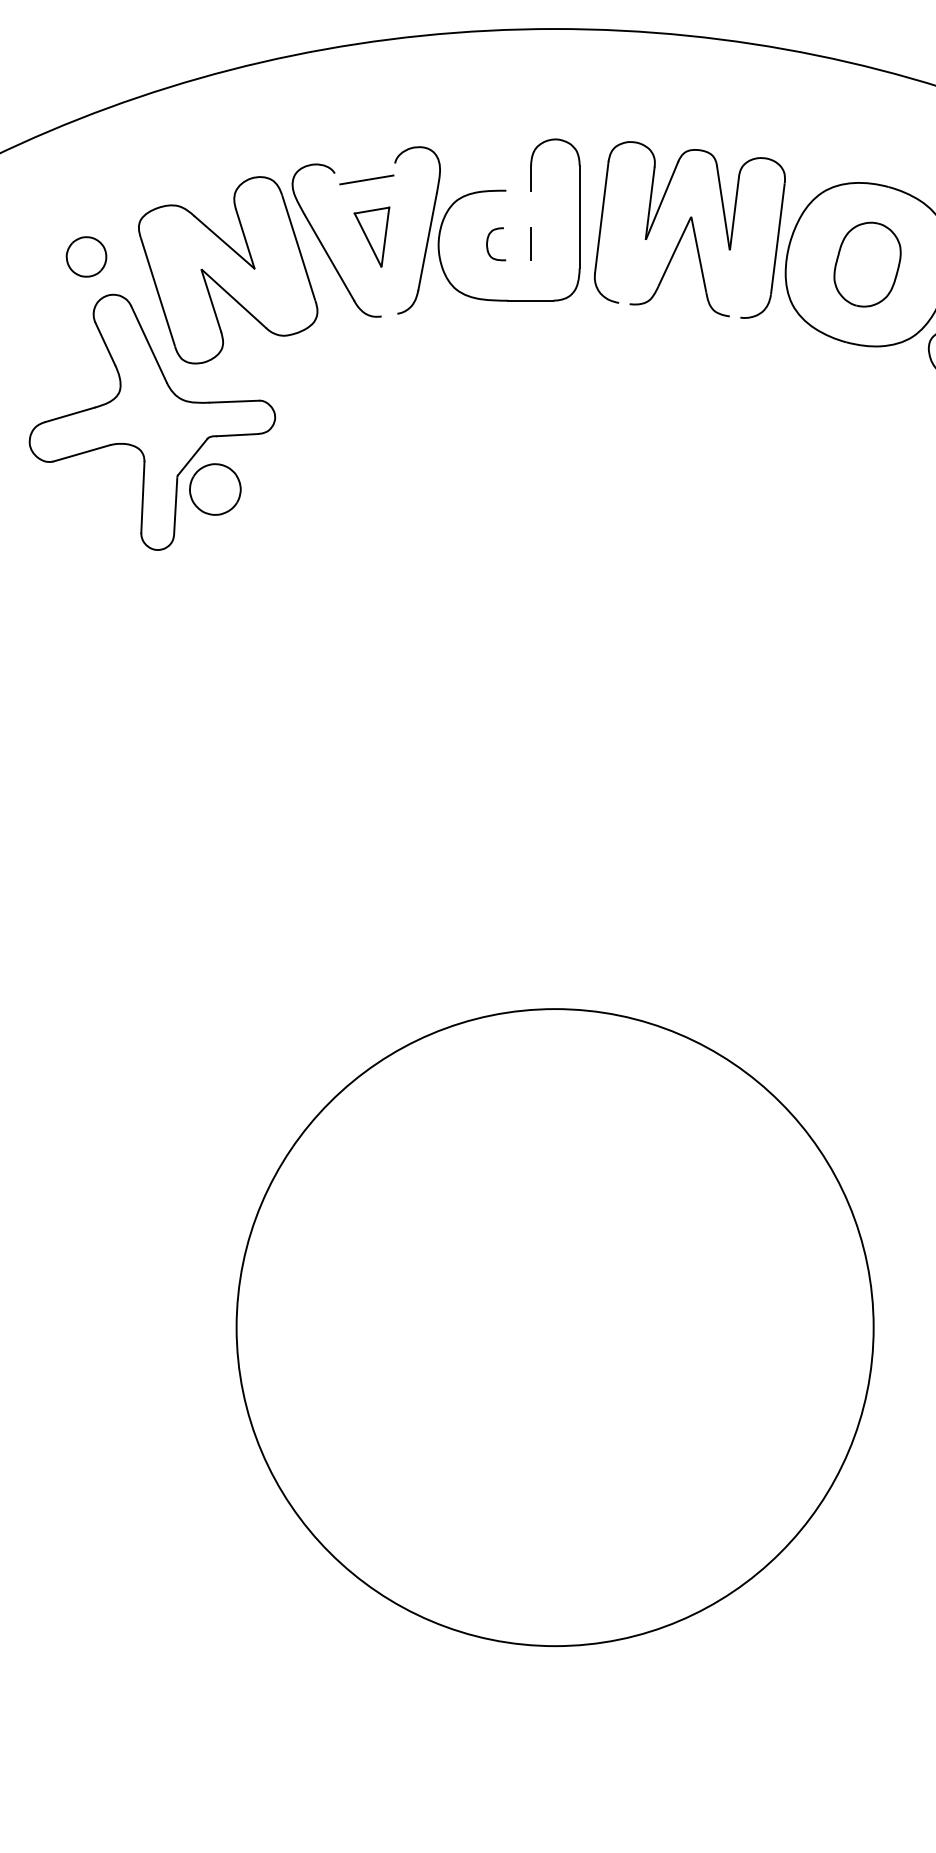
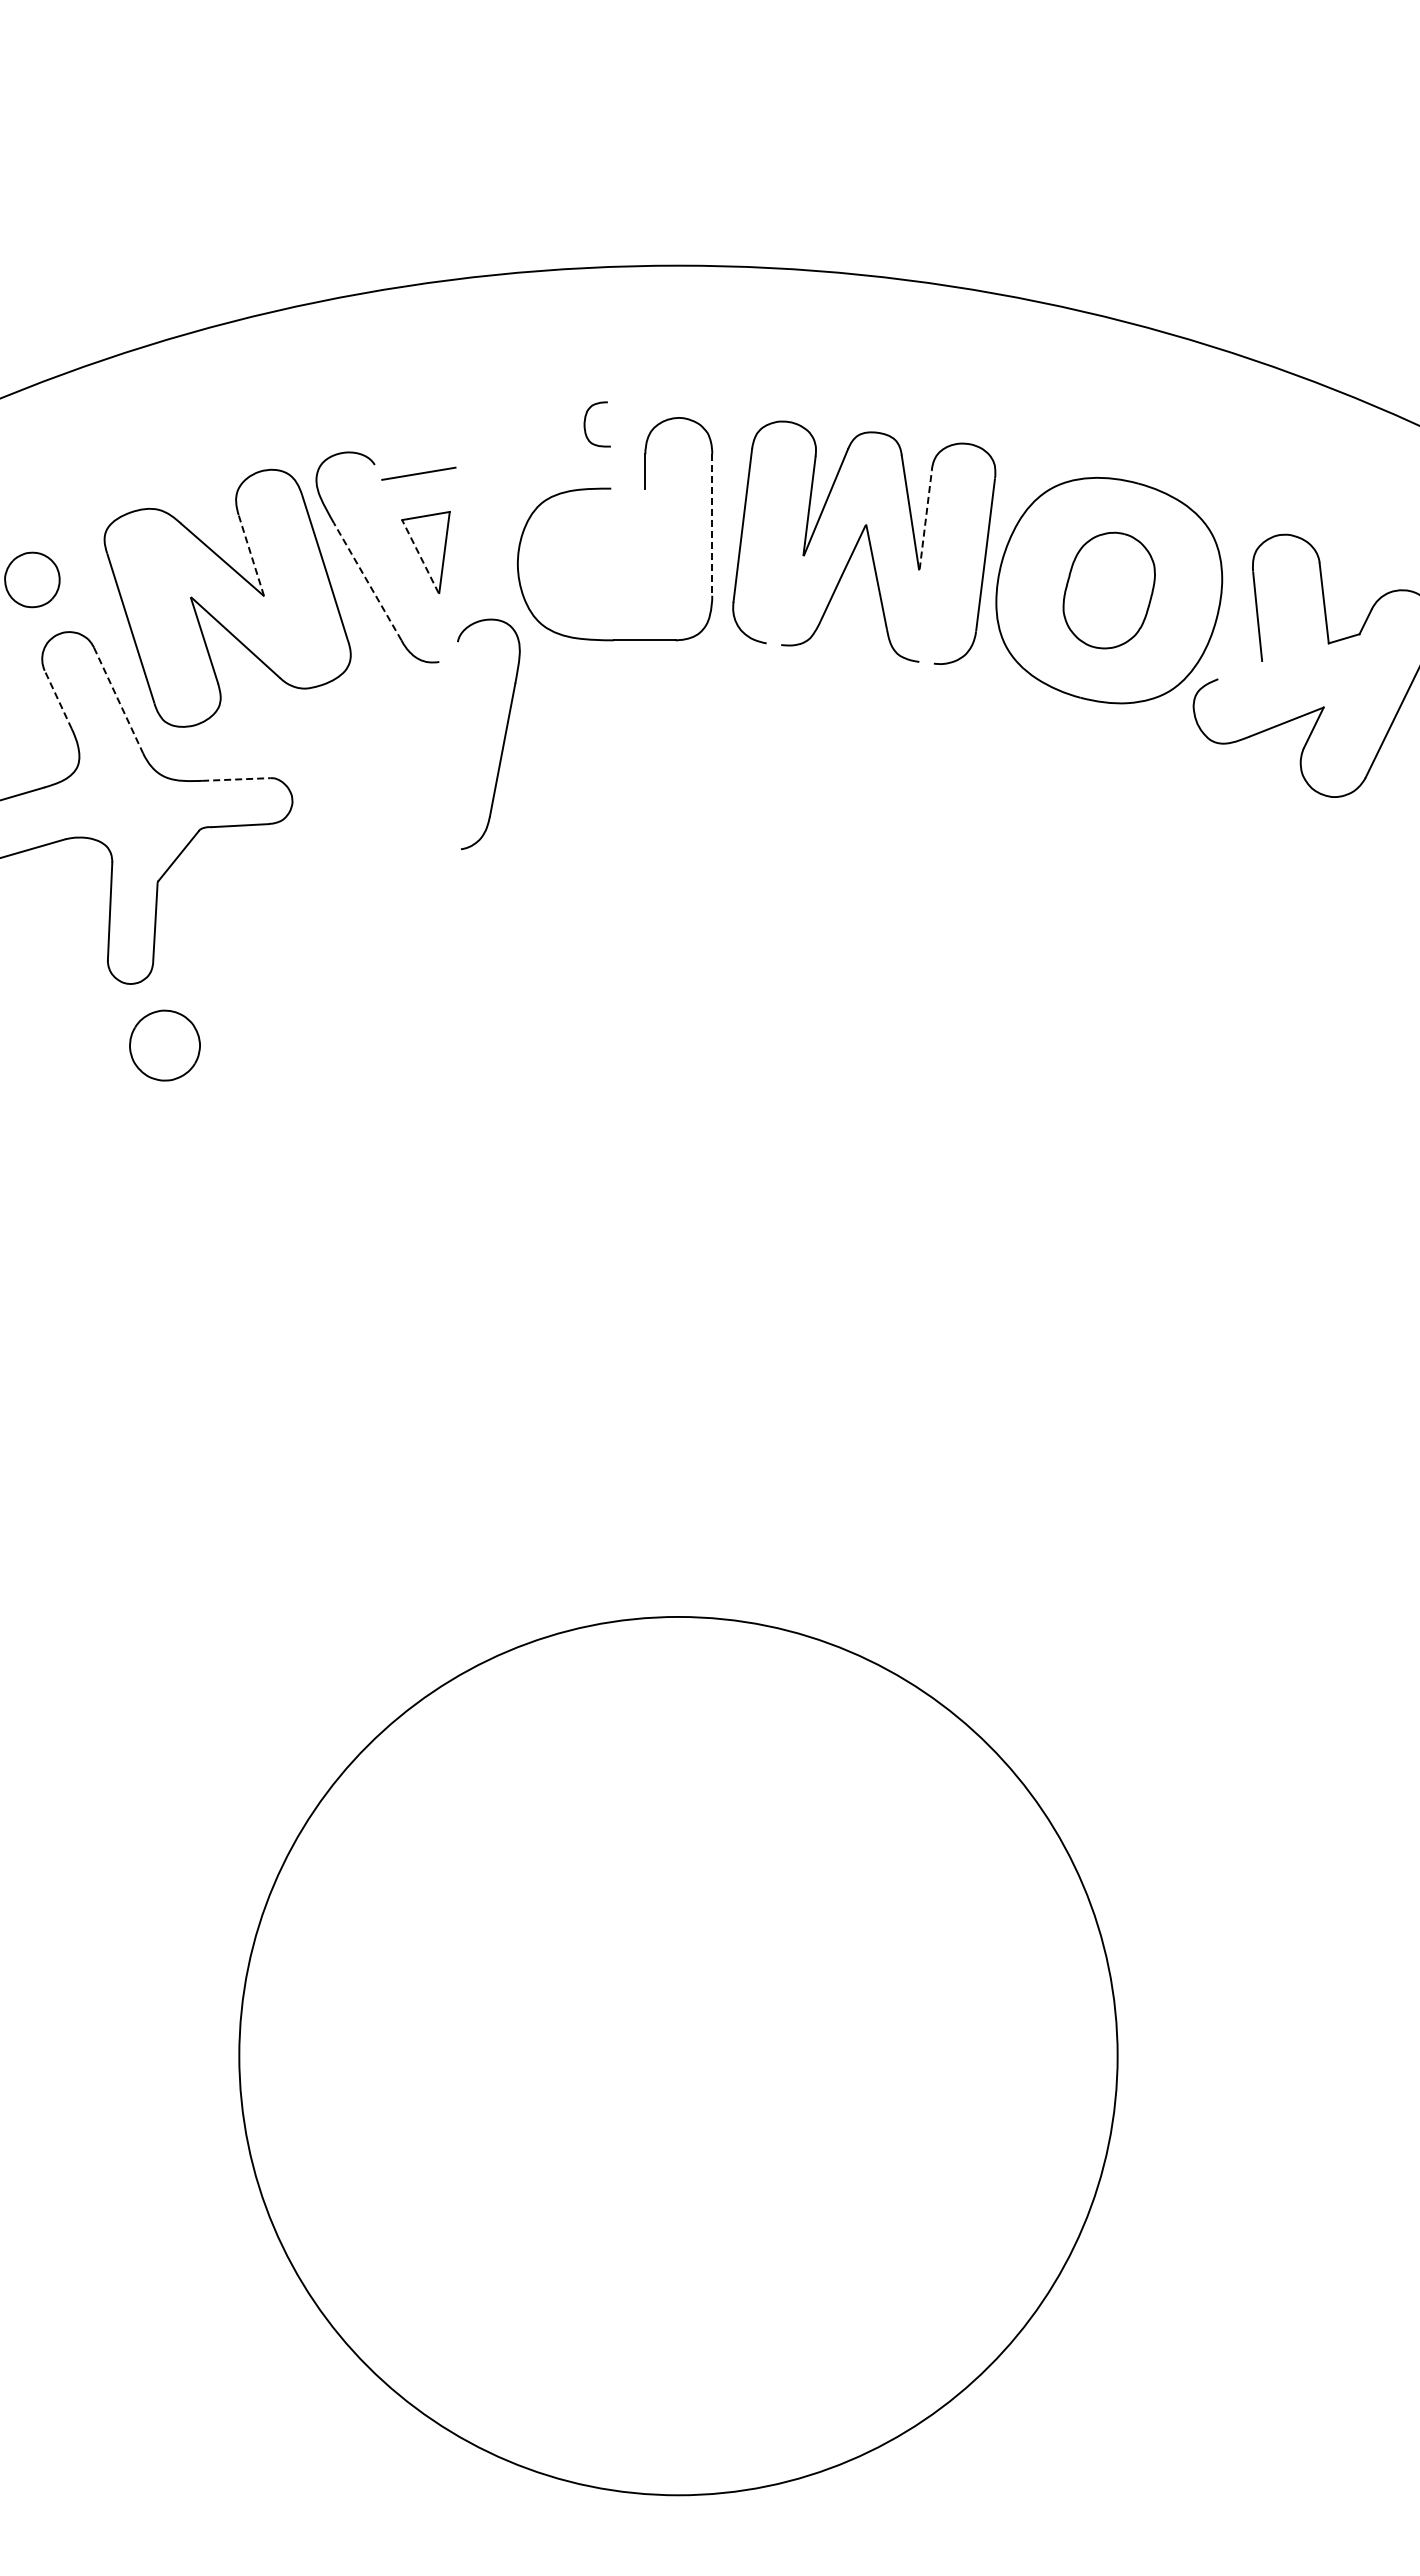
line: (734, 213) -> (925, 520), solid -> dashed
line: (579, 216) -> (712, 524), solid -> dashed
part: (428, 234) -> (503, 739), moved
line: (245, 238) -> (251, 554), solid -> dashed
line: (368, 239) -> (420, 556), solid -> dashed
curve: (487, 244) -> (585, 424), moved
line: (531, 244) -> (645, 562), removed
line: (329, 258) -> (367, 581), solid -> dashed
line: (105, 343) -> (58, 699), solid -> dashed
line: (148, 344) -> (118, 700), solid -> dashed
line: (234, 401) -> (236, 779), solid -> dashed
part: (214, 489) -> (164, 1045), moved

